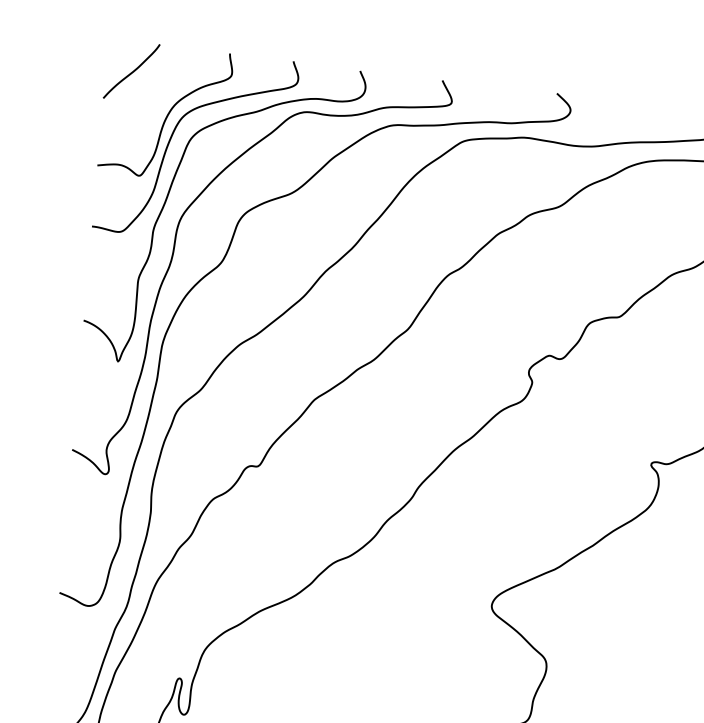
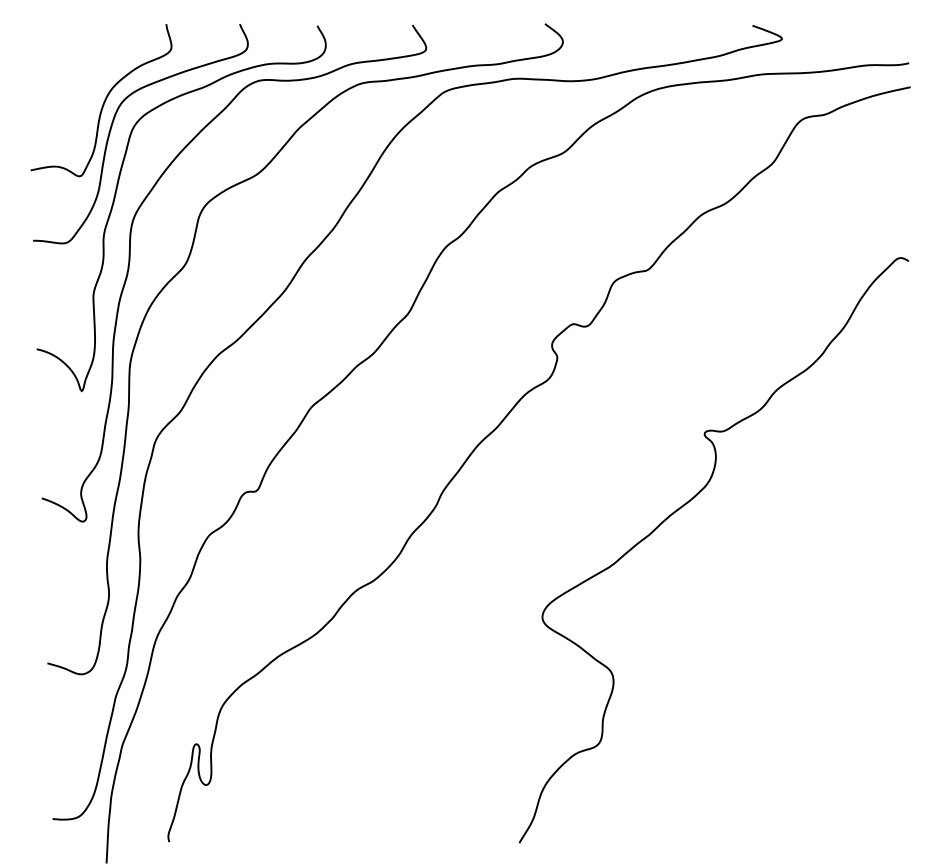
curve: (132, 71) -> (57, 58), removed

